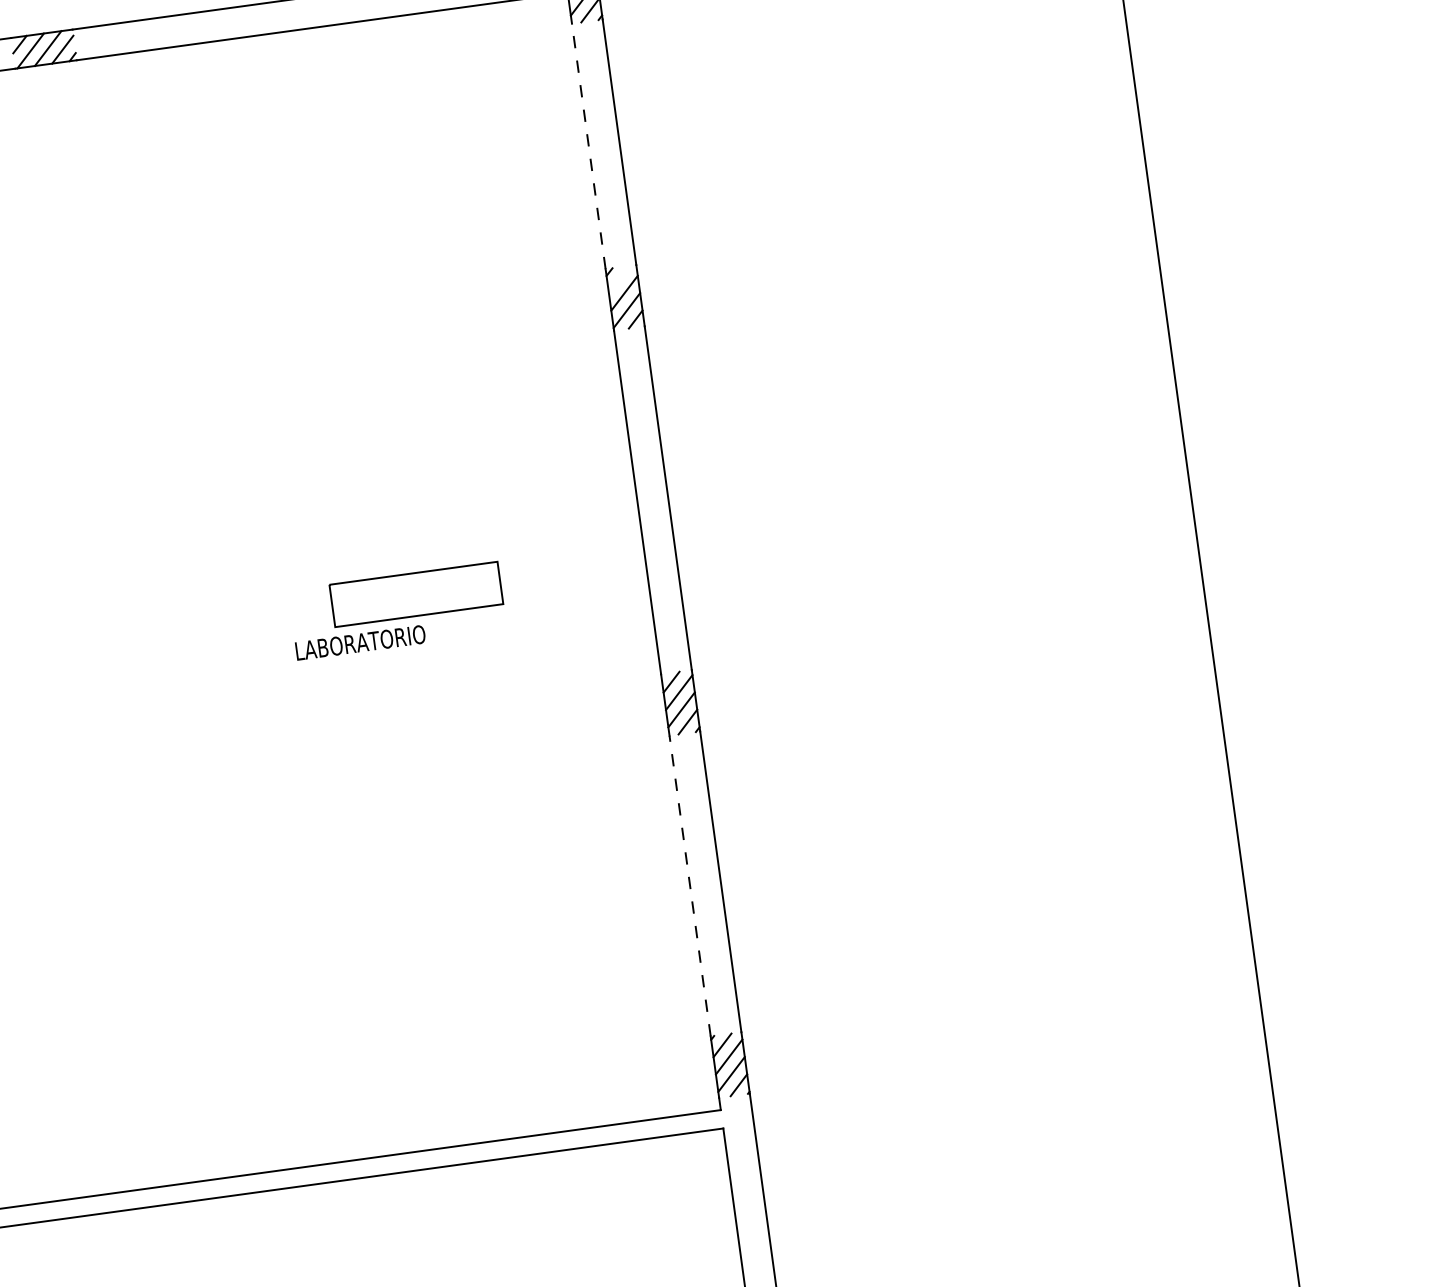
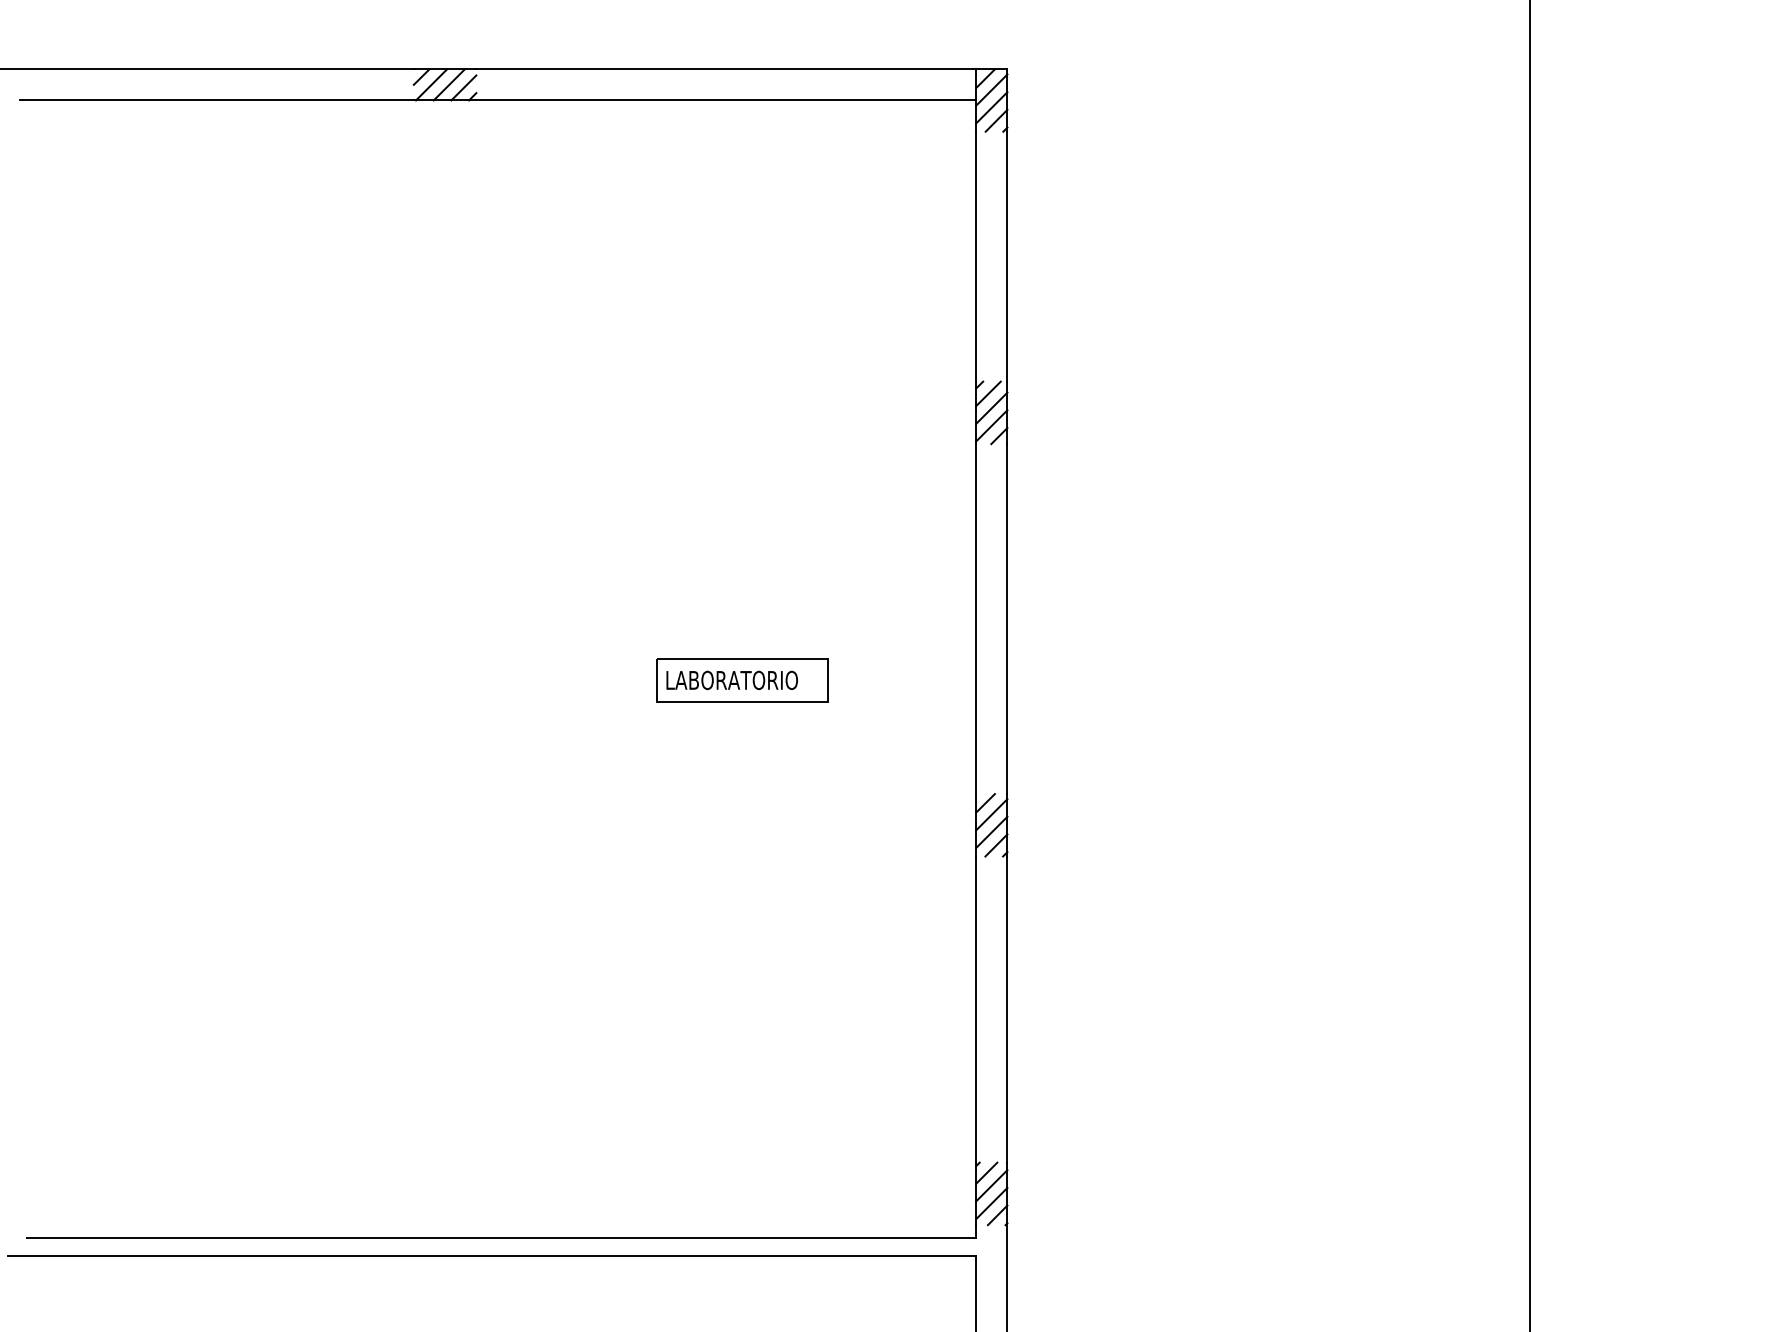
line: (589, 146) -> (976, 256), dashed -> solid
line: (619, 279) -> (988, 393), added
text: (359, 642) -> (731, 680), moved
line: (690, 885) -> (976, 1009), dashed -> solid

